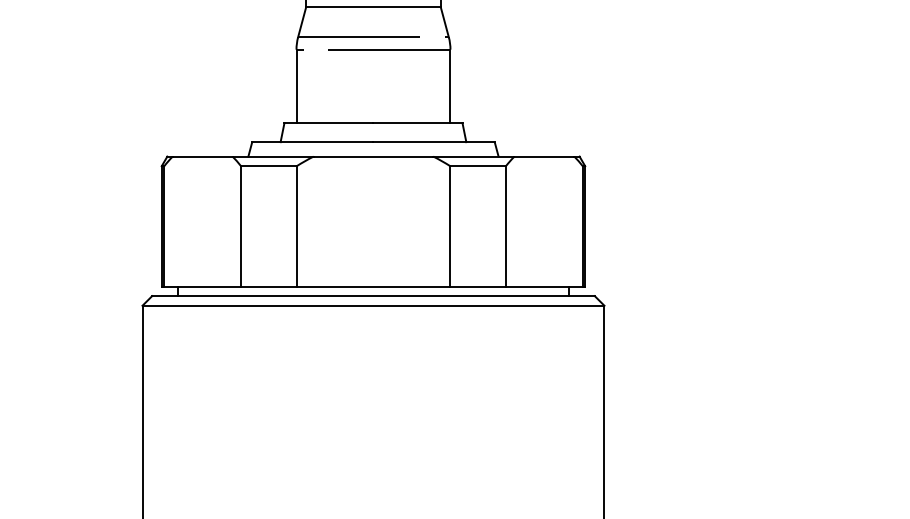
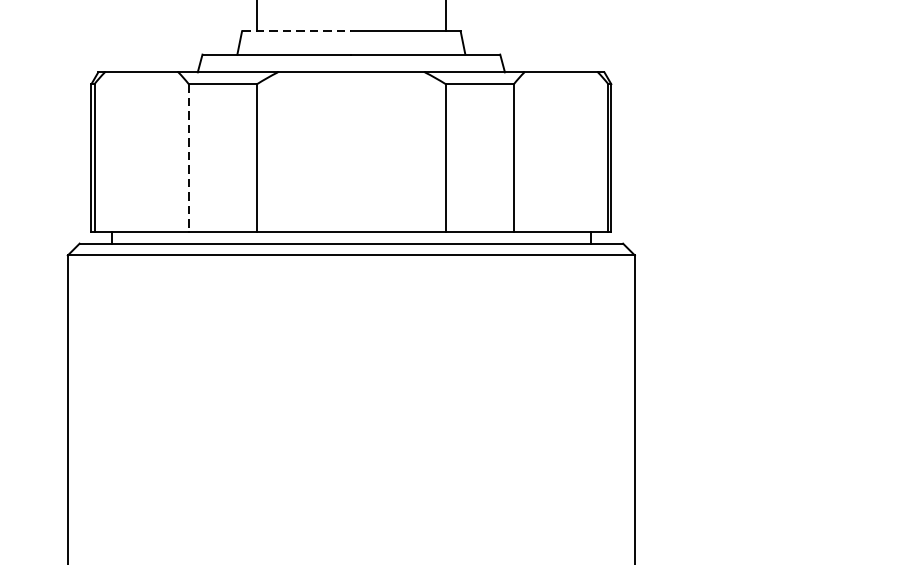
line: (328, 123) -> (296, 31), solid -> dashed
line: (241, 226) -> (189, 158), solid -> dashed

